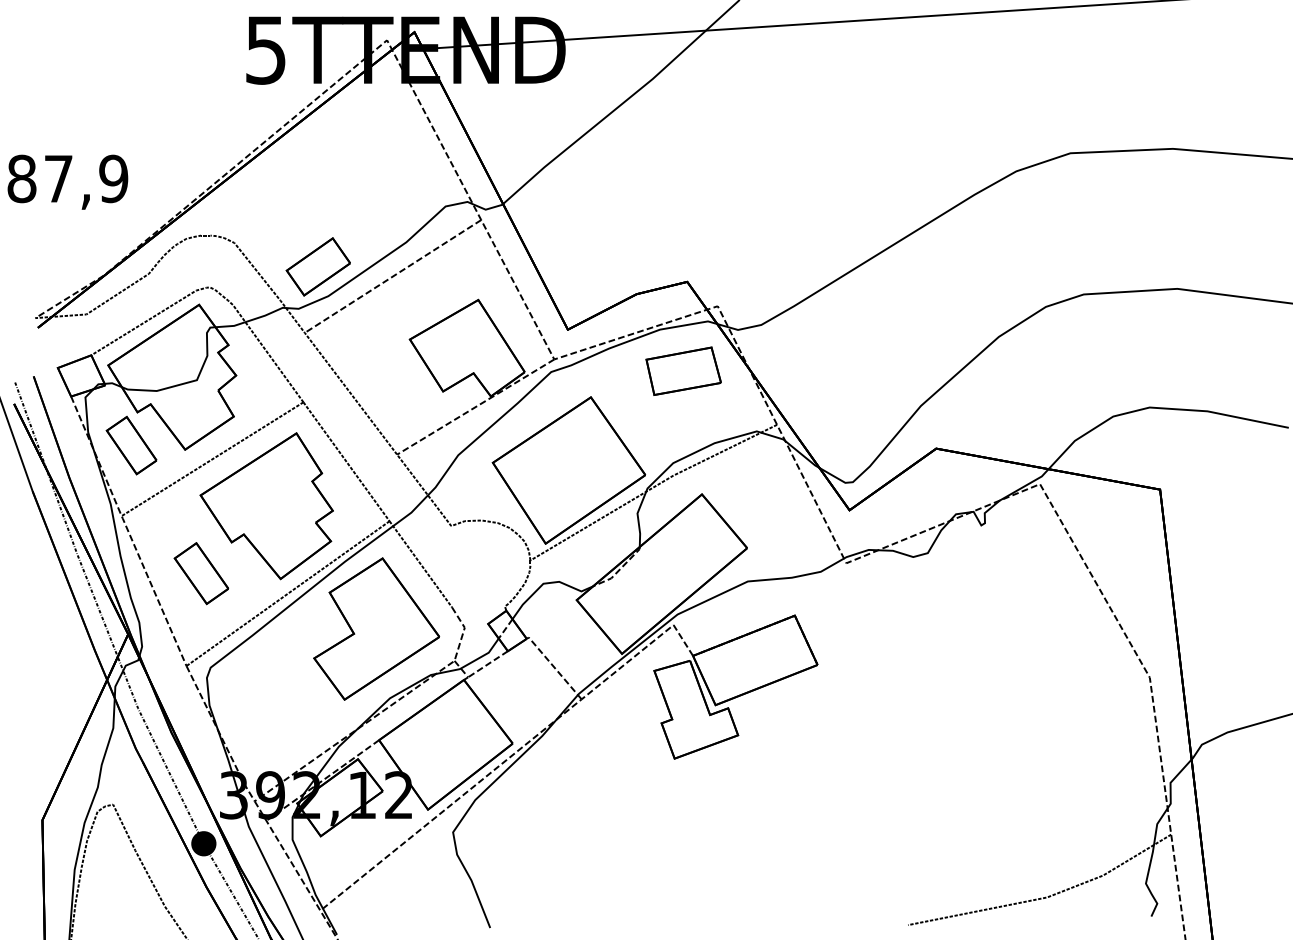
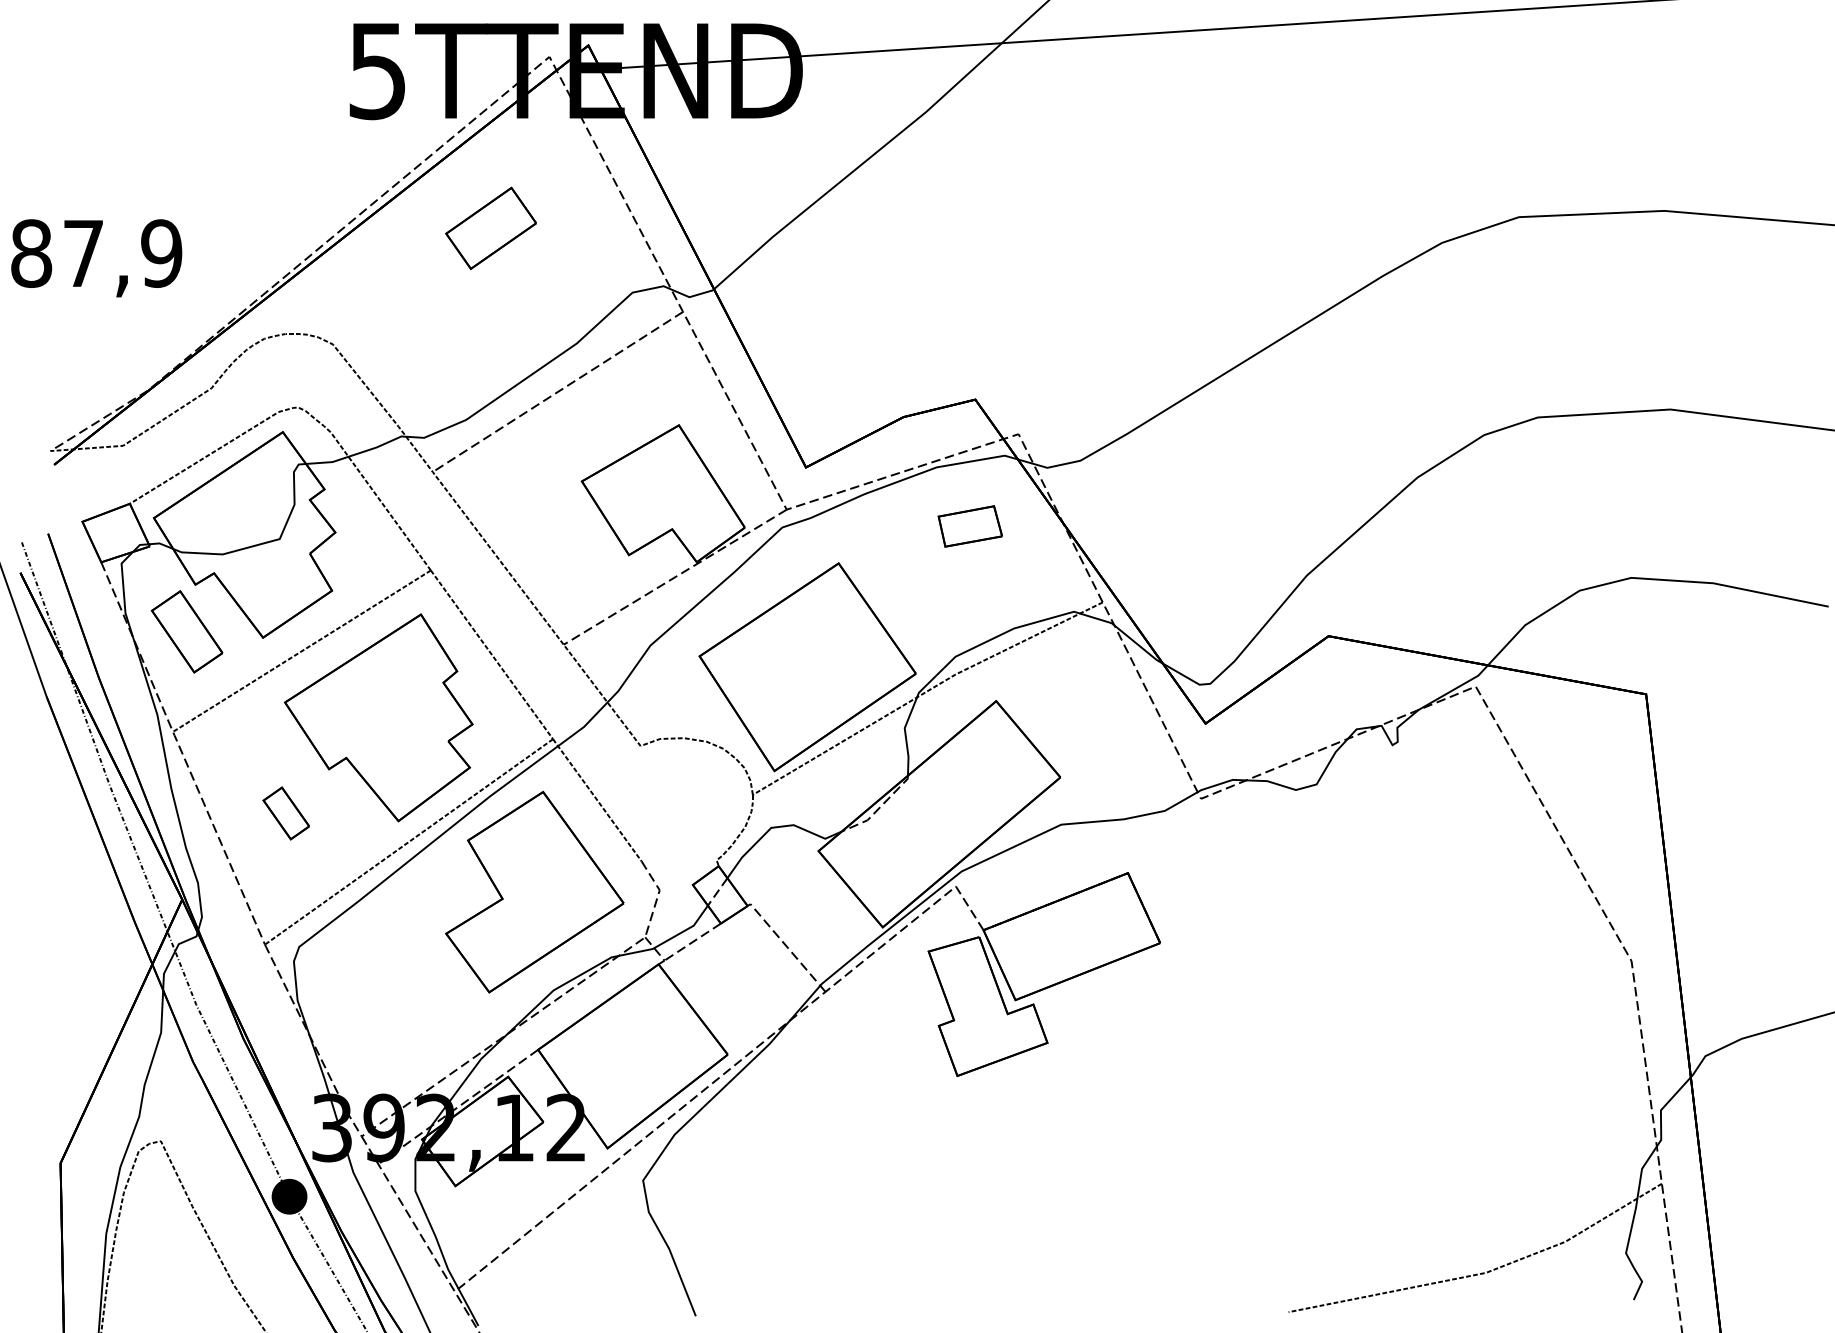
part: (318, 266) -> (490, 228), moved
part: (683, 371) -> (970, 526), size x0.6
part: (201, 573) -> (286, 813), size x0.6

